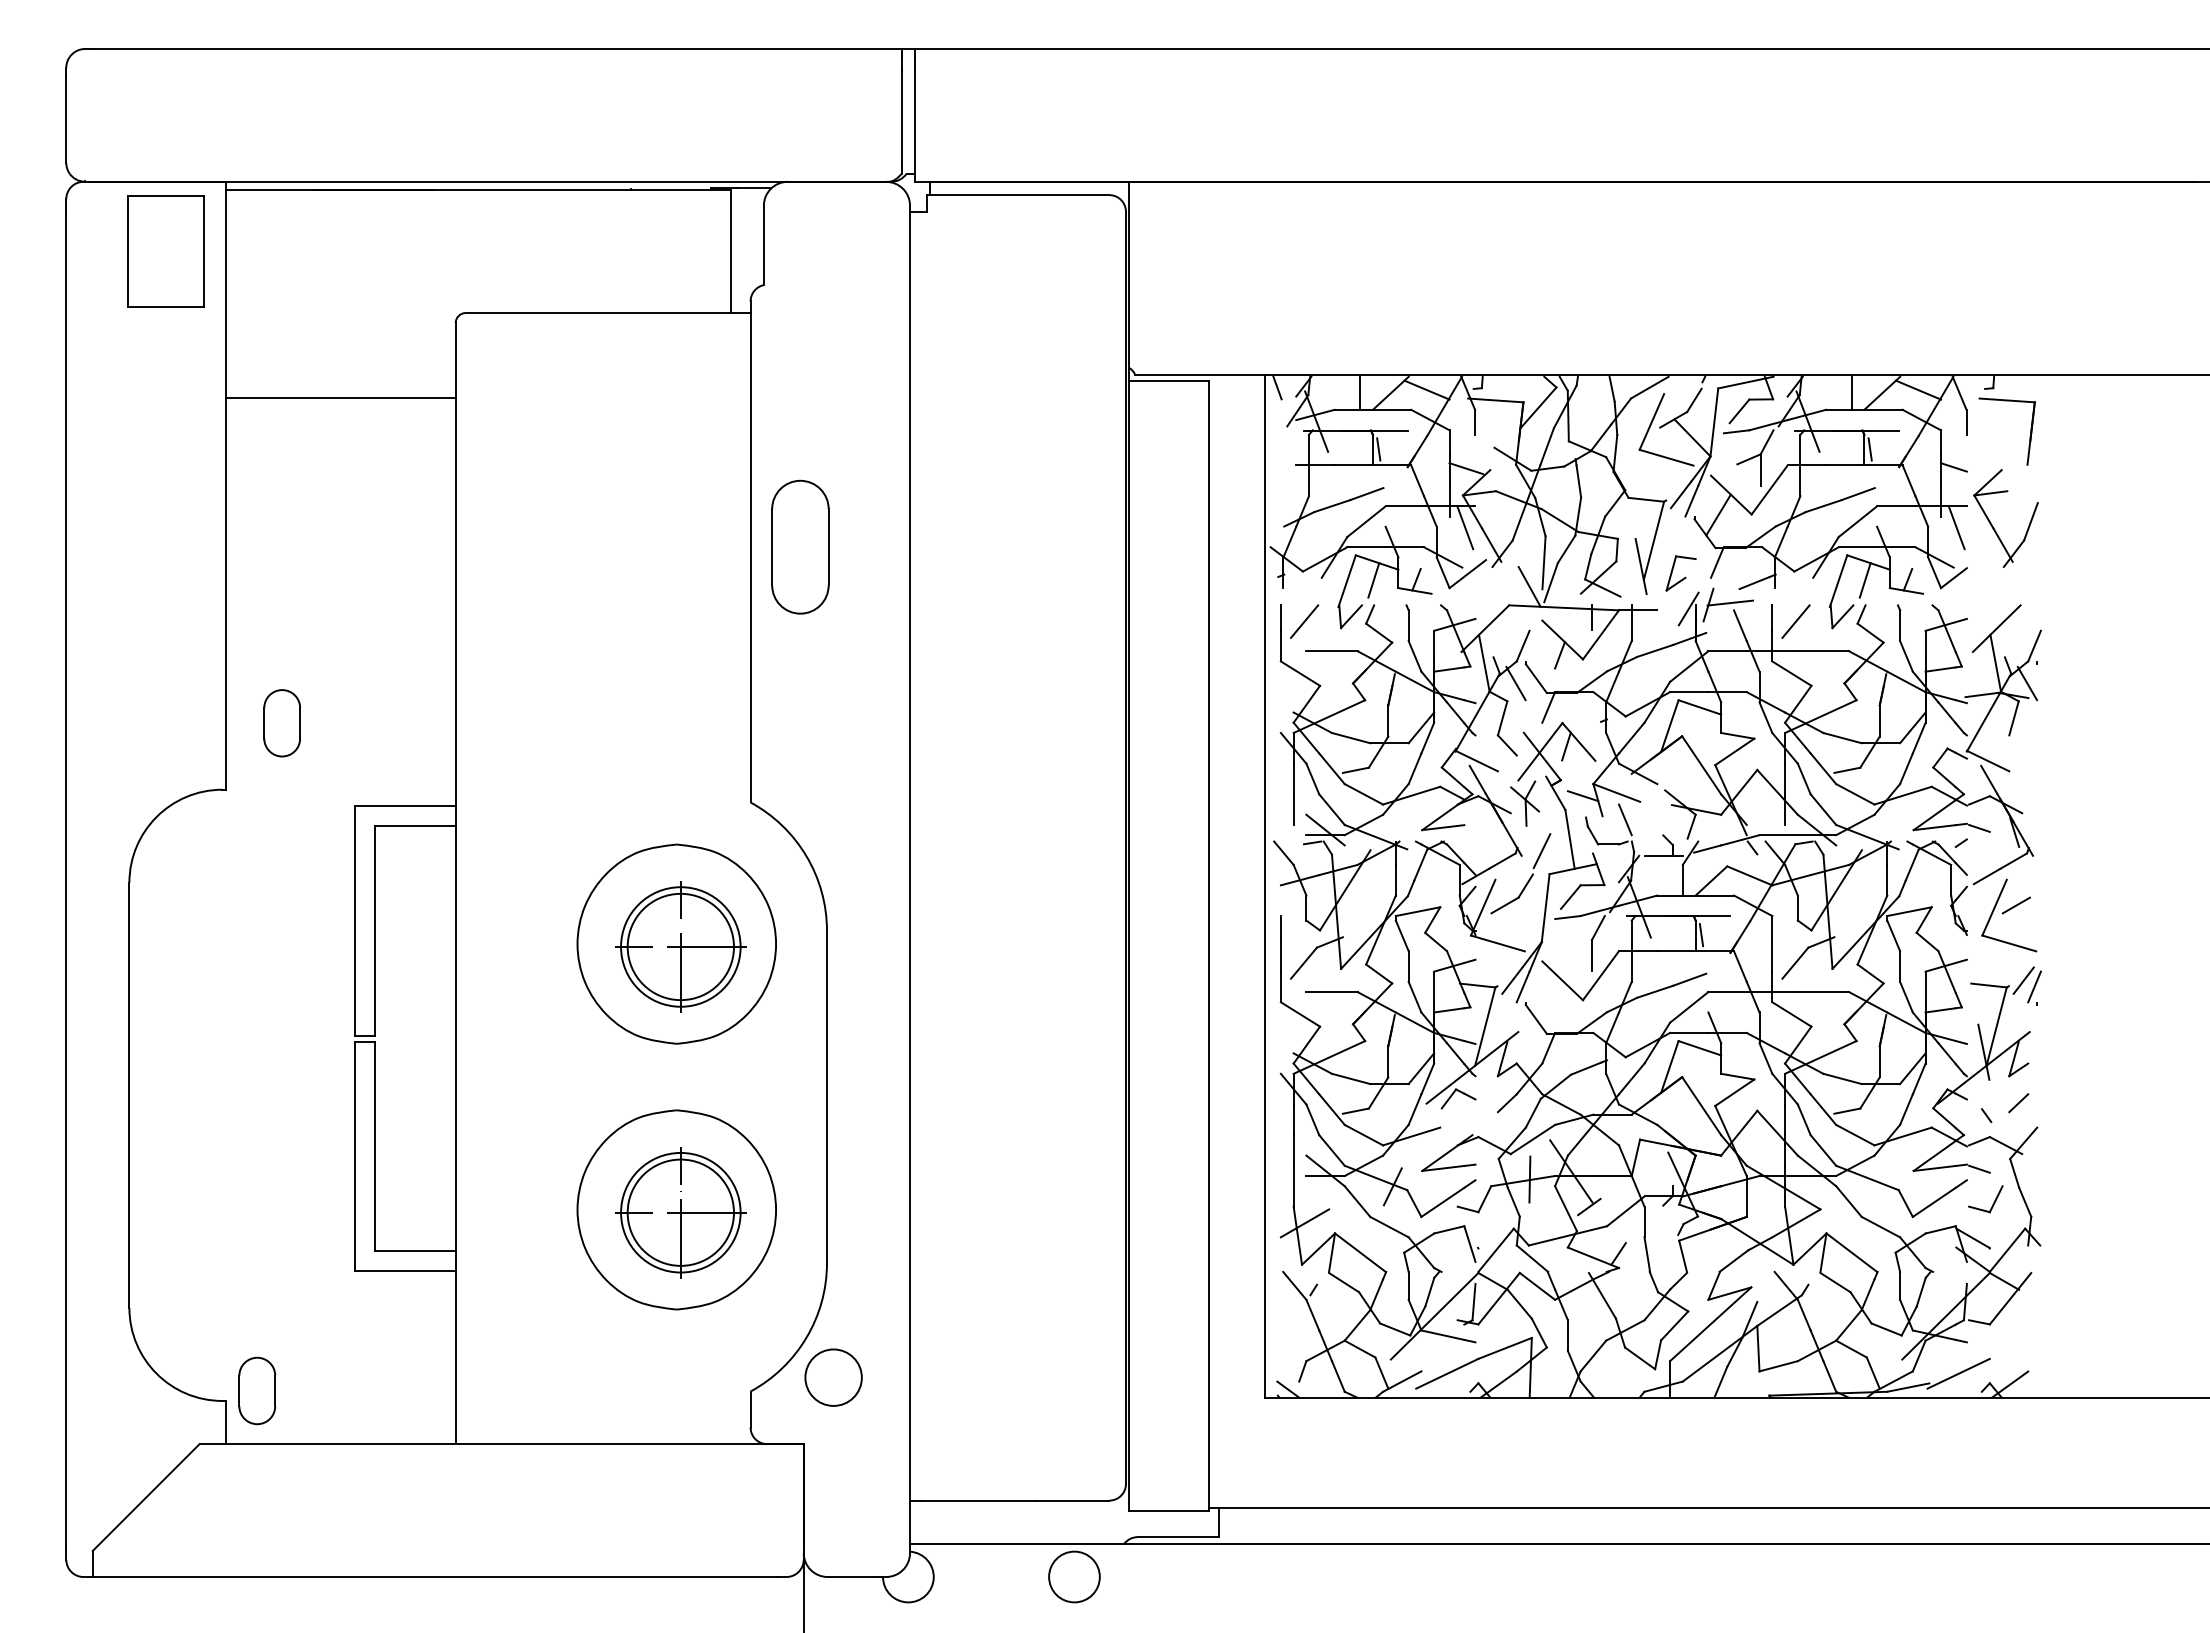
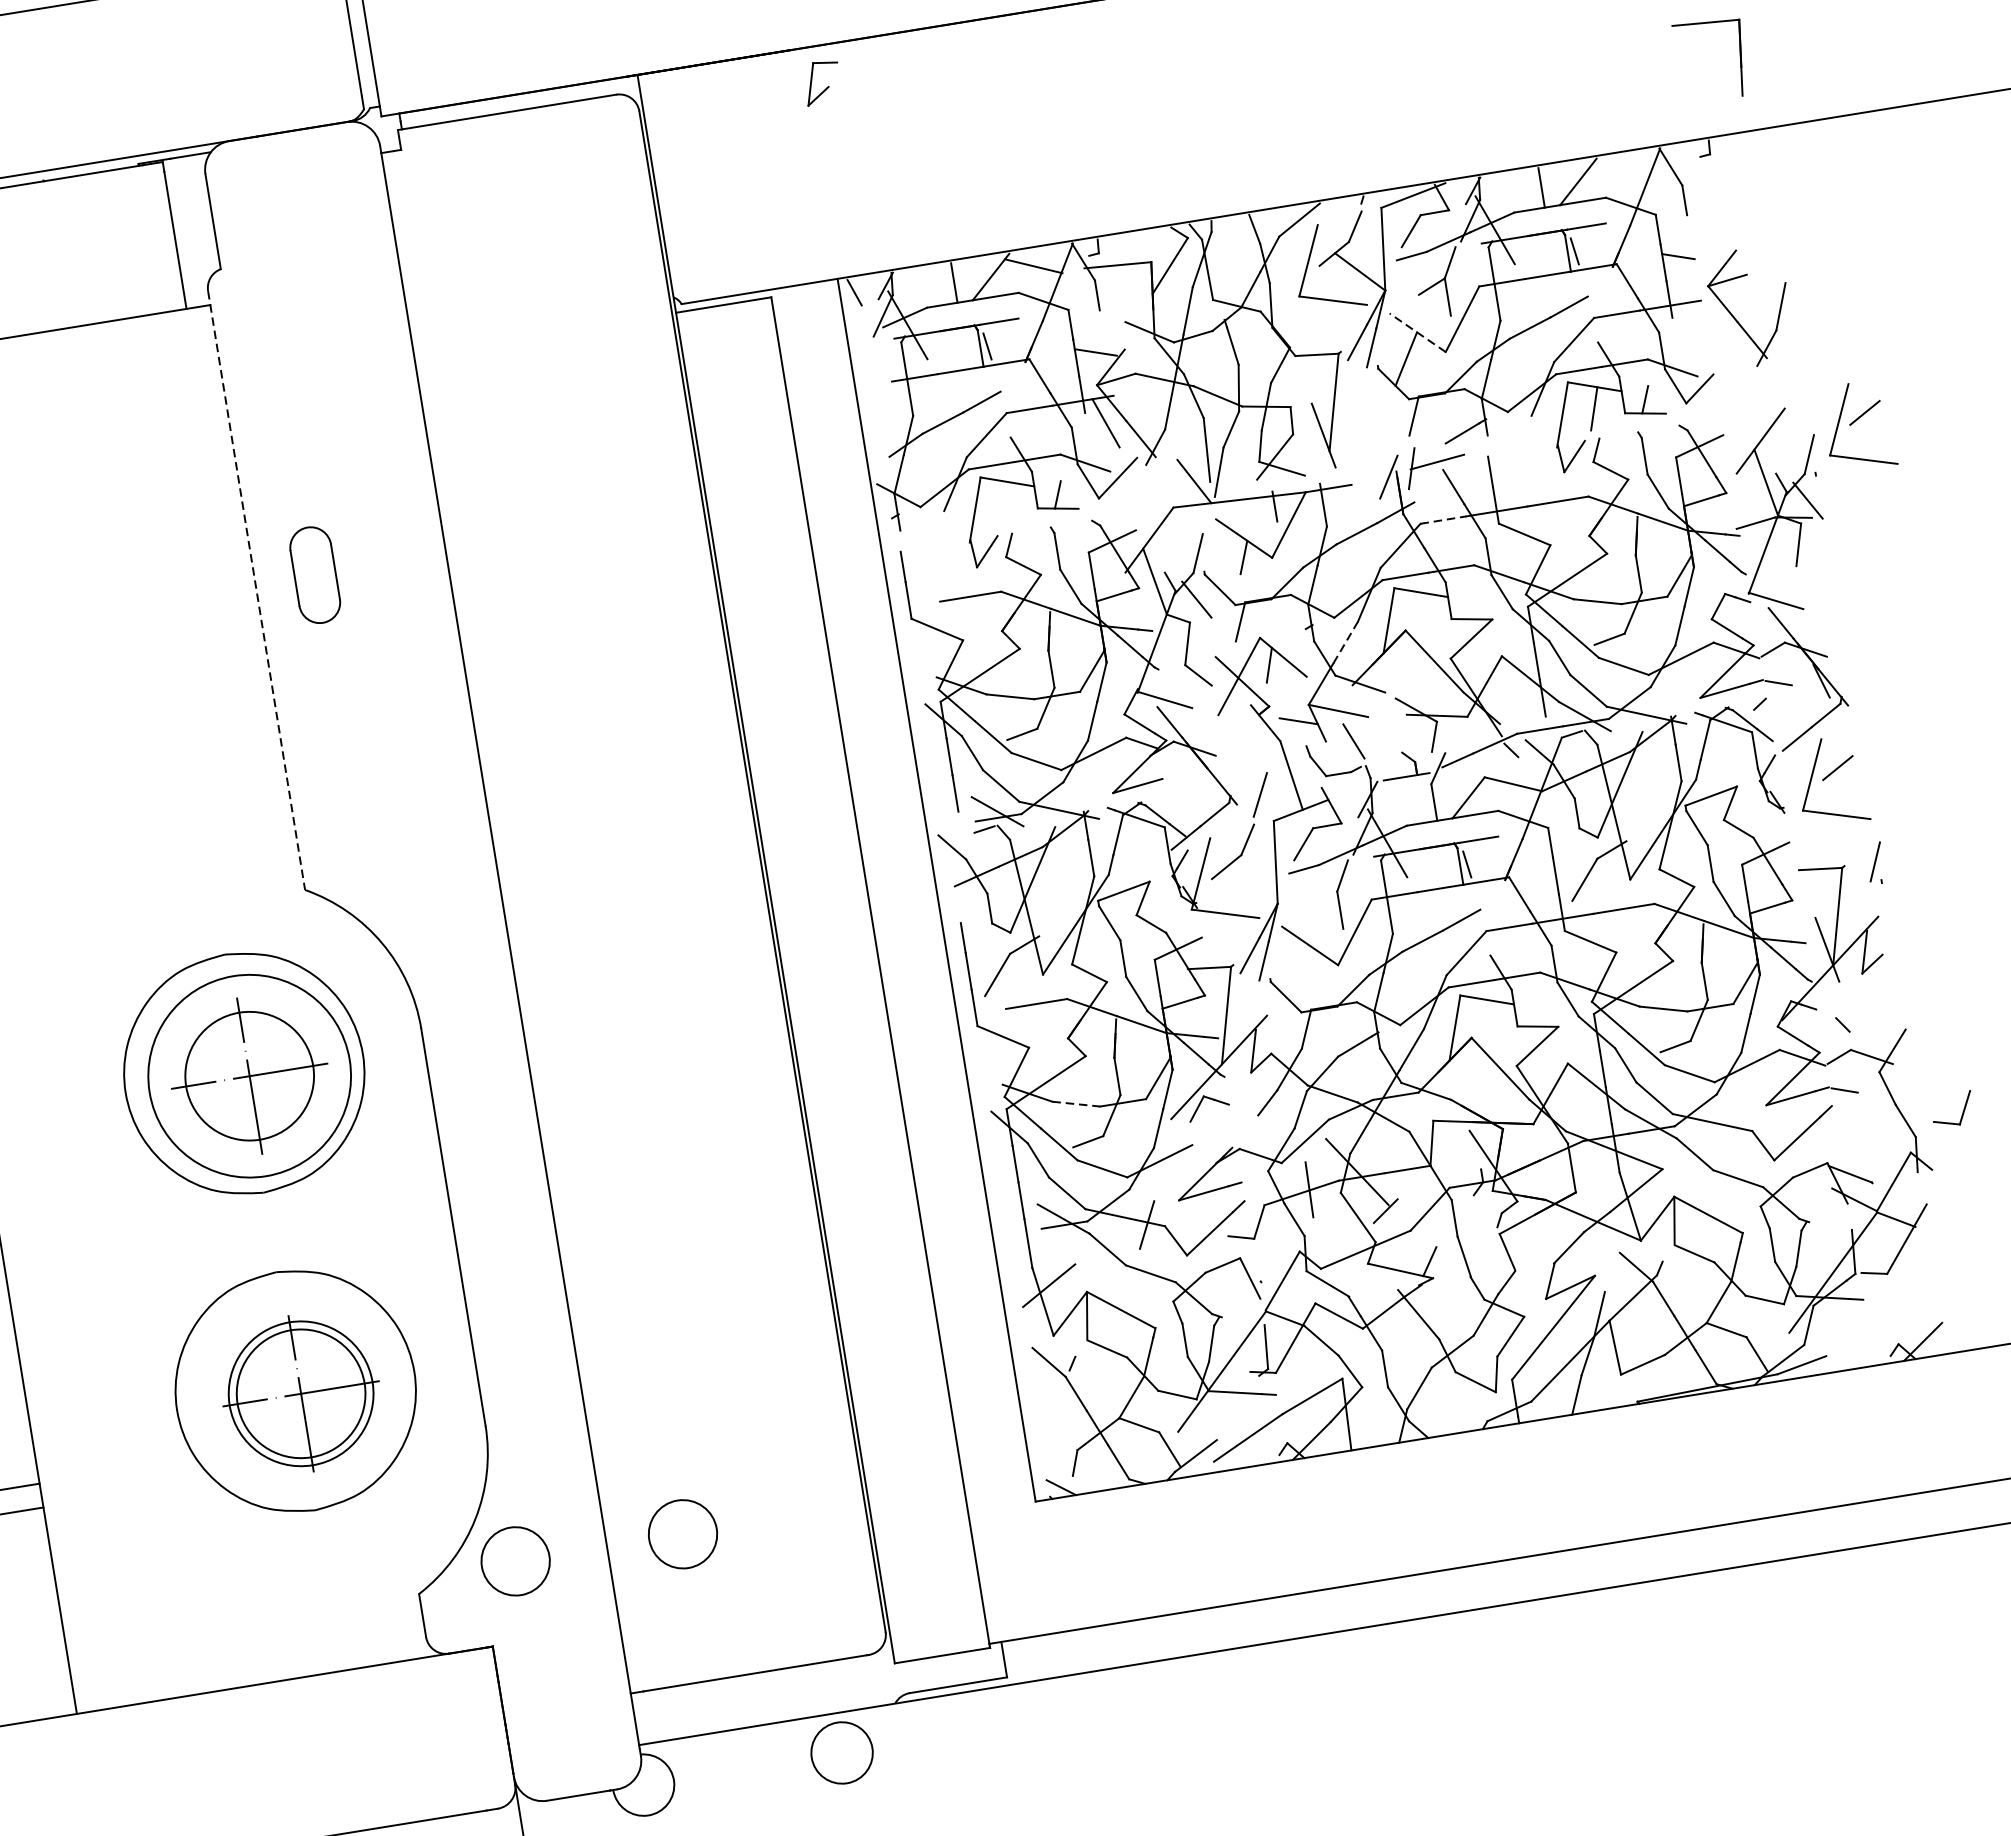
line: (1918, 389) -> (1620, 170), removed
part: (2029, 436) -> (1739, 61), moved
line: (1730, 494) -> (1416, 332), solid -> dashed
line: (1956, 527) -> (1693, 327), removed
part: (800, 546) -> (315, 574), size x0.6
line: (750, 551) -> (256, 590), solid -> dashed
part: (1680, 573) -> (821, 82), moved
line: (1373, 580) -> (1006, 504), removed
line: (1304, 621) -> (932, 566), removed
line: (1795, 621) -> (1518, 471), removed
part: (2078, 629) -> (1858, 426), added
line: (1728, 651) -> (1444, 520), solid -> dashed
line: (1631, 738) -> (1345, 643), solid -> dashed
part: (1525, 803) -> (1231, 741), removed
circle: (680, 946) -> (249, 1075), size x1.4
line: (2023, 980) -> (1860, 856), removed
line: (1351, 1078) -> (1076, 1103), solid -> dashed
line: (2018, 1103) -> (1878, 1004), removed
part: (1993, 1202) -> (1962, 1112), moved
line: (1958, 1373) -> (1859, 1338), removed
circle: (973, 1377) -> (682, 1534), added

